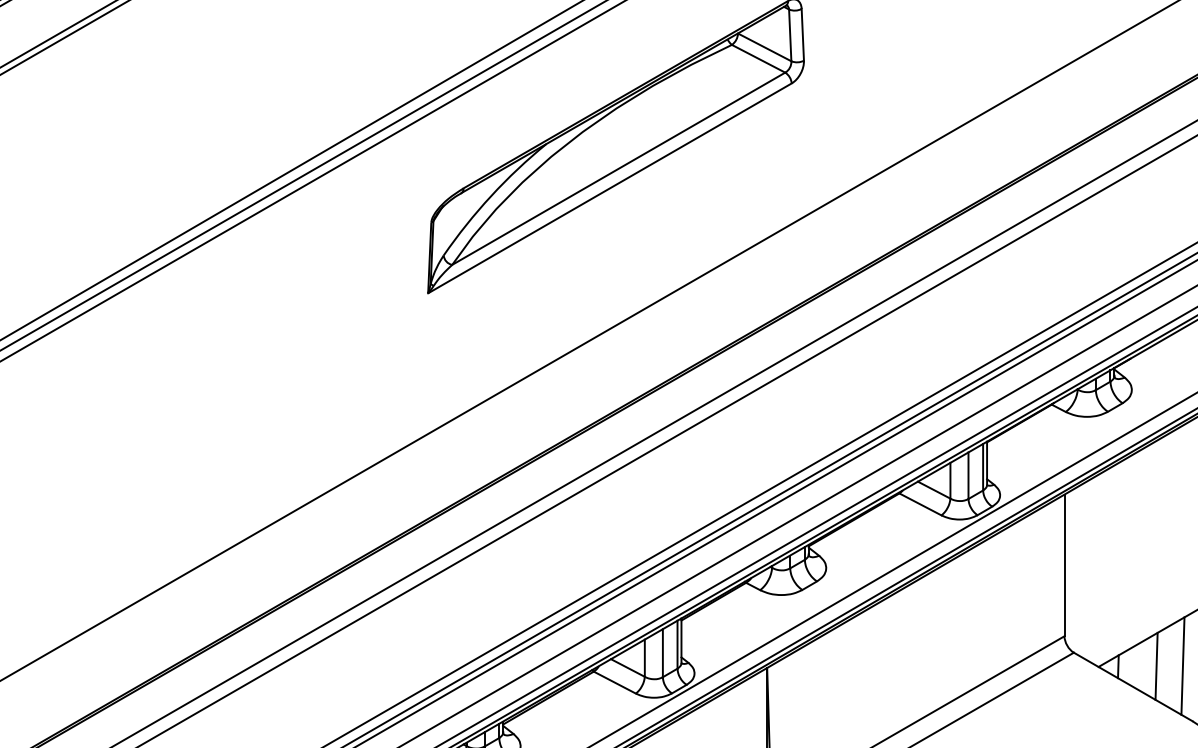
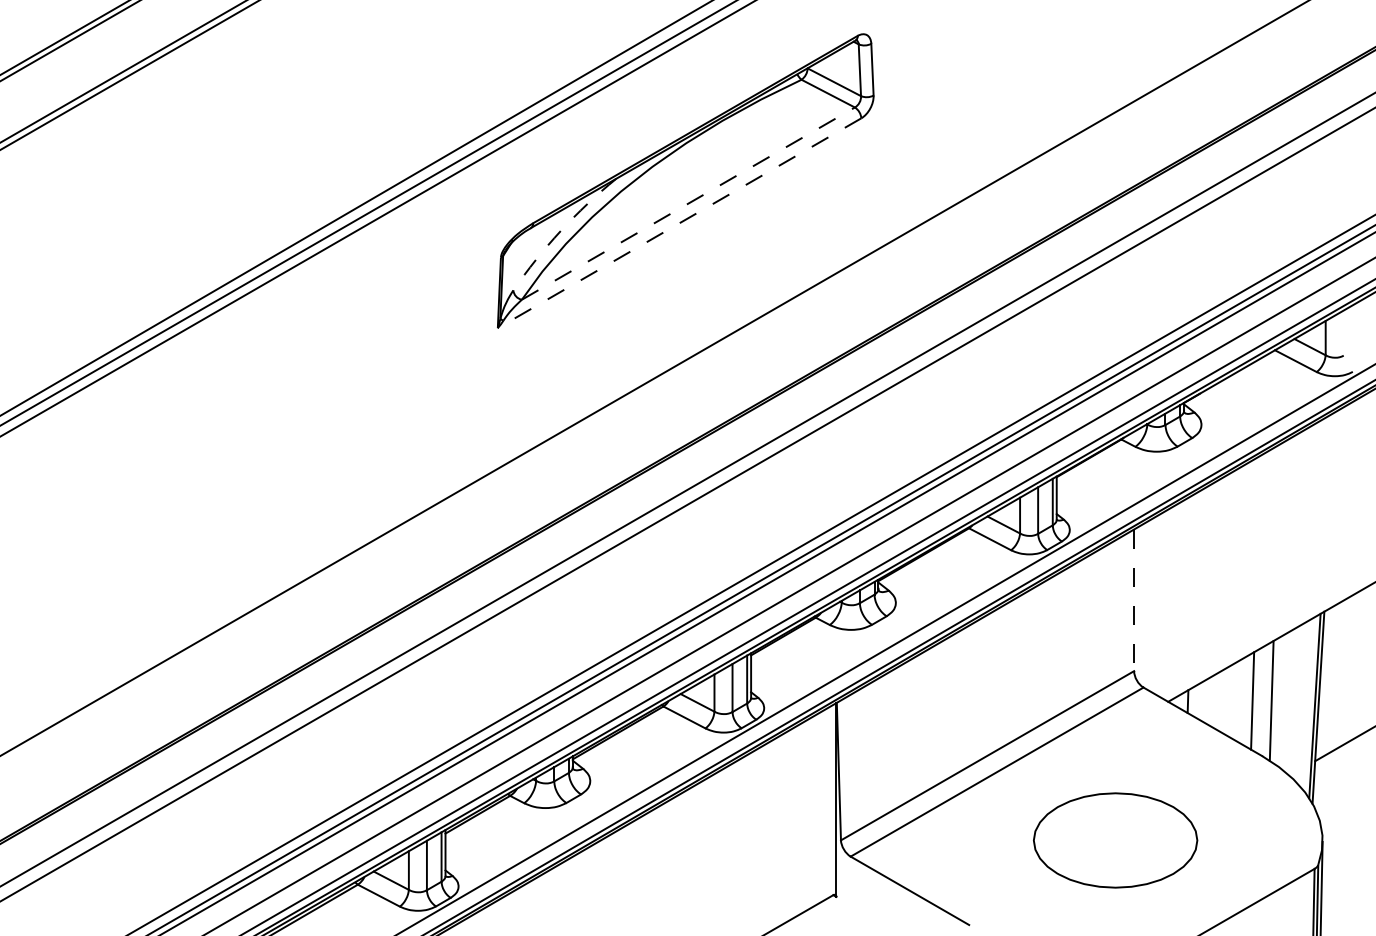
line: (618, 168) -> (688, 203), solid -> dashed
line: (609, 188) -> (679, 223), solid -> dashed
arc: (490, 195) -> (560, 230), solid -> dashed
line: (1064, 565) -> (1134, 600), solid -> dashed
line: (1156, 665) -> (1226, 700), removed

